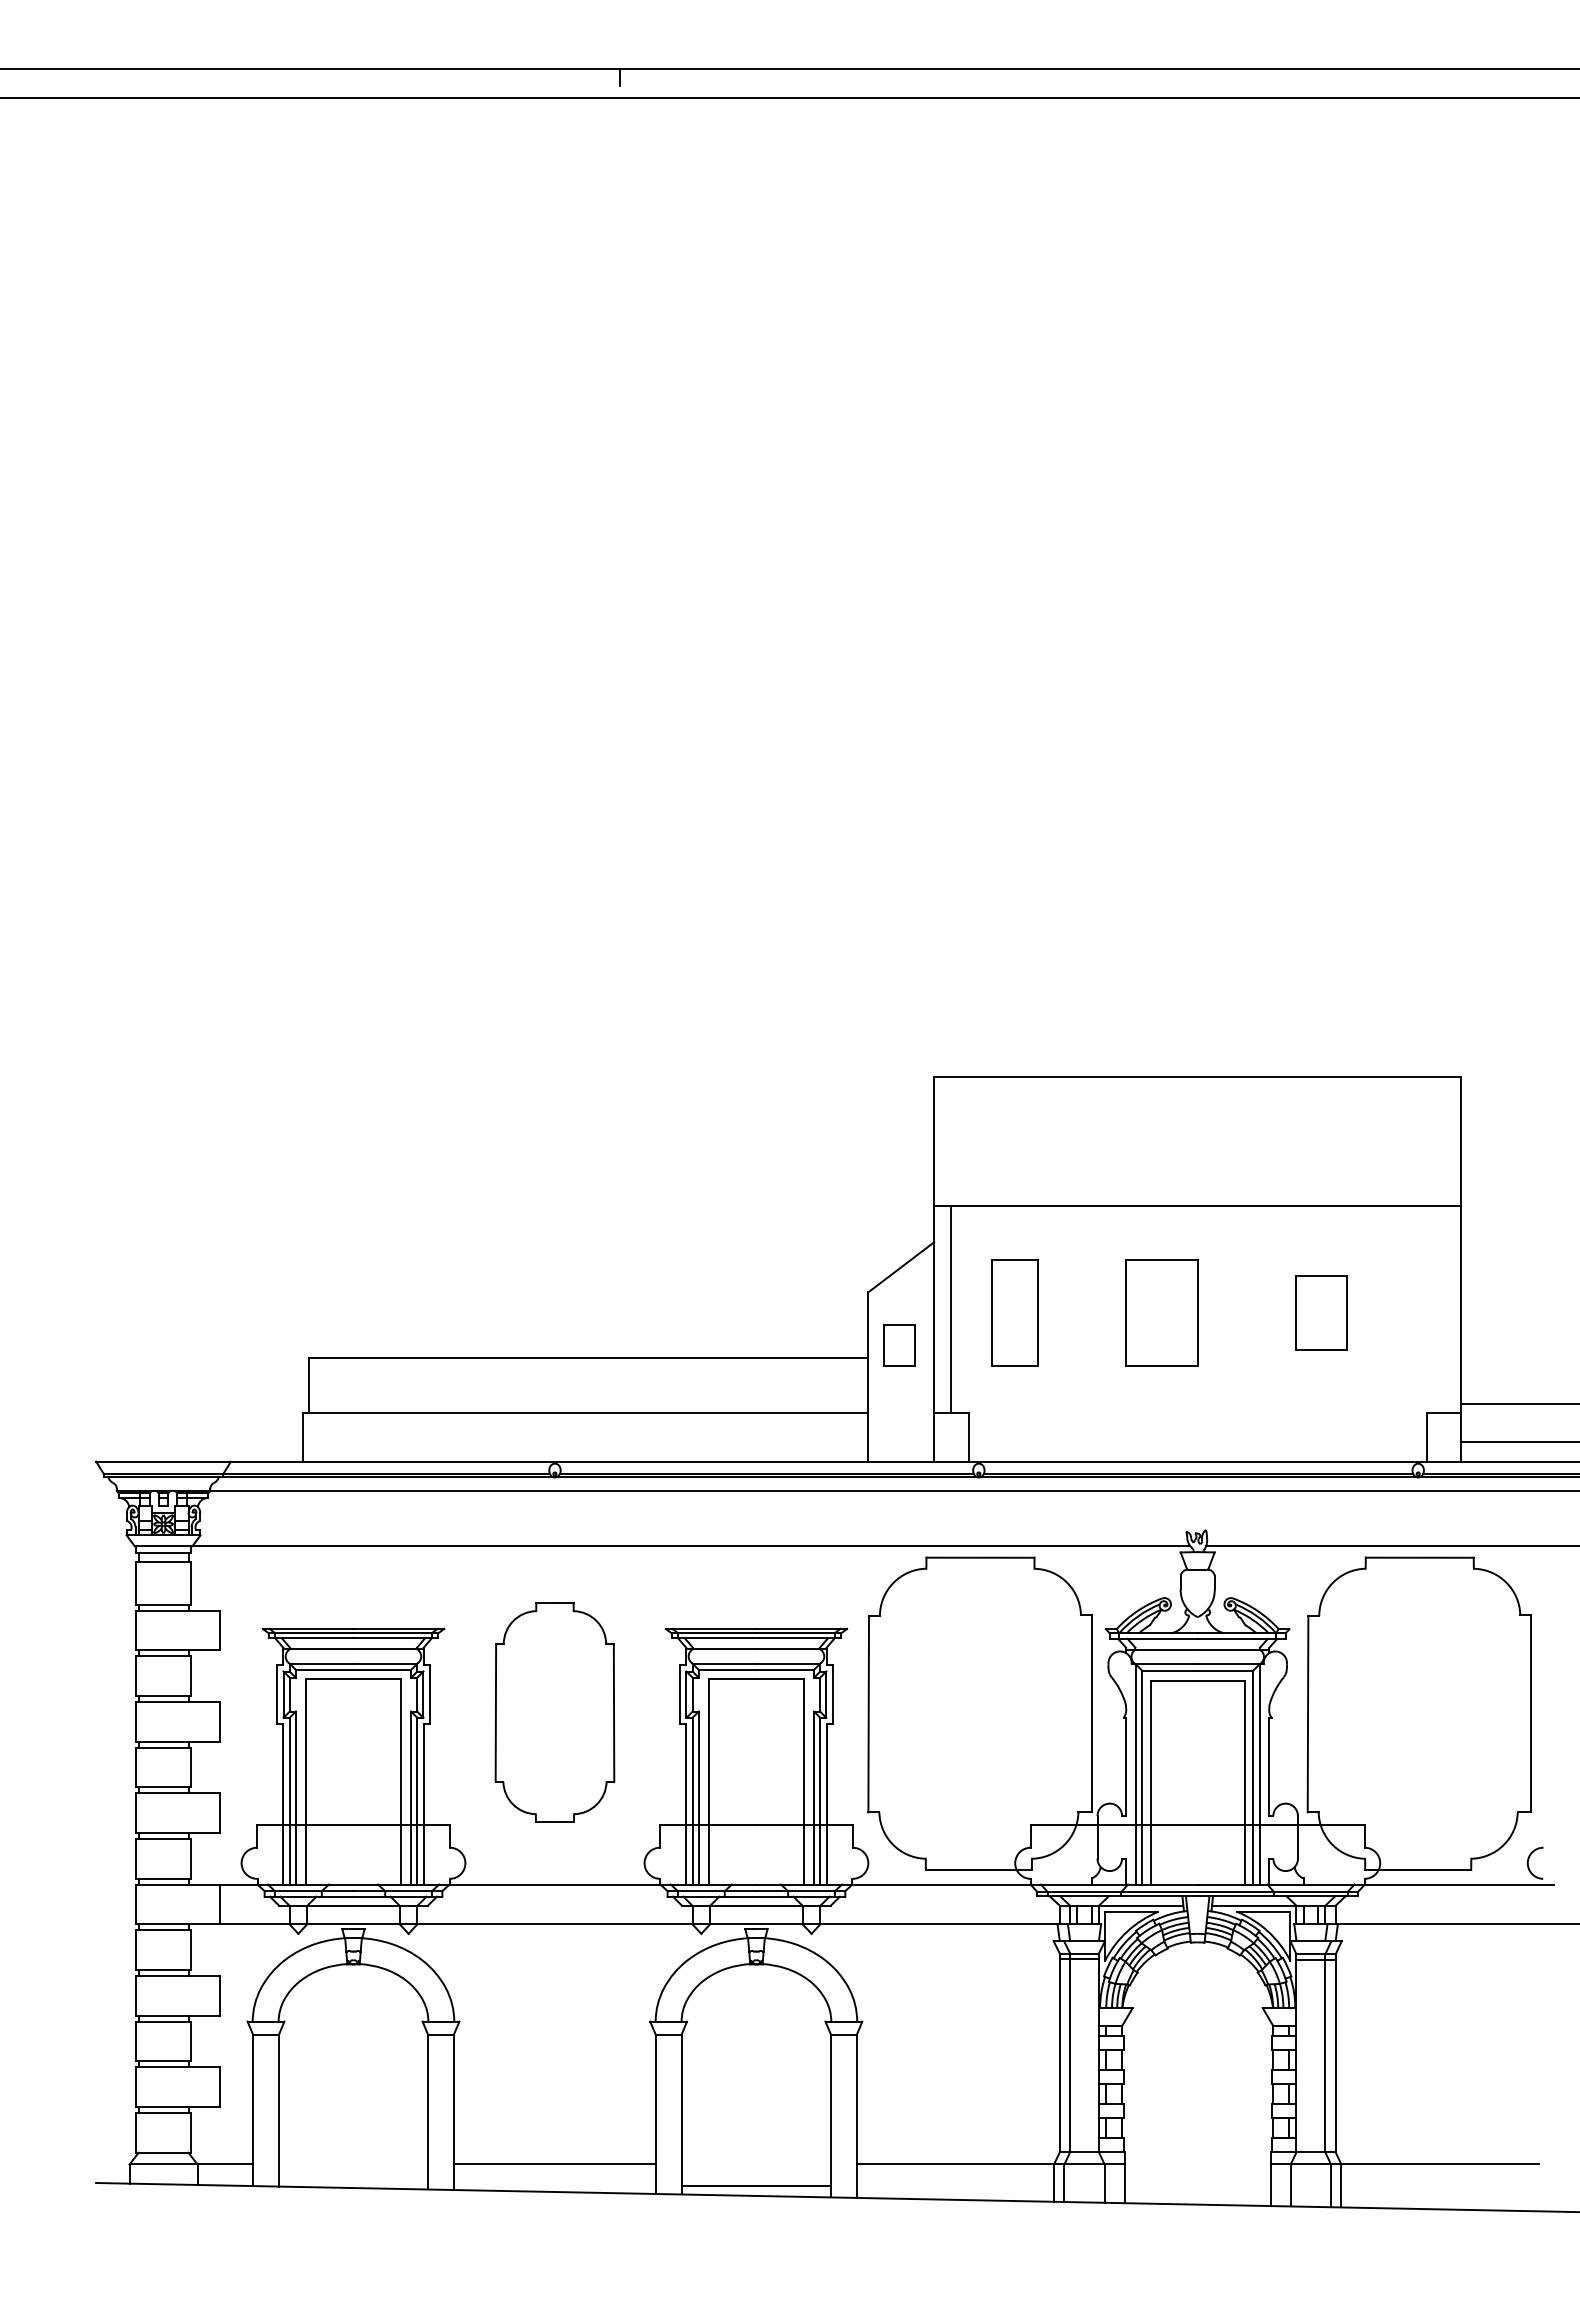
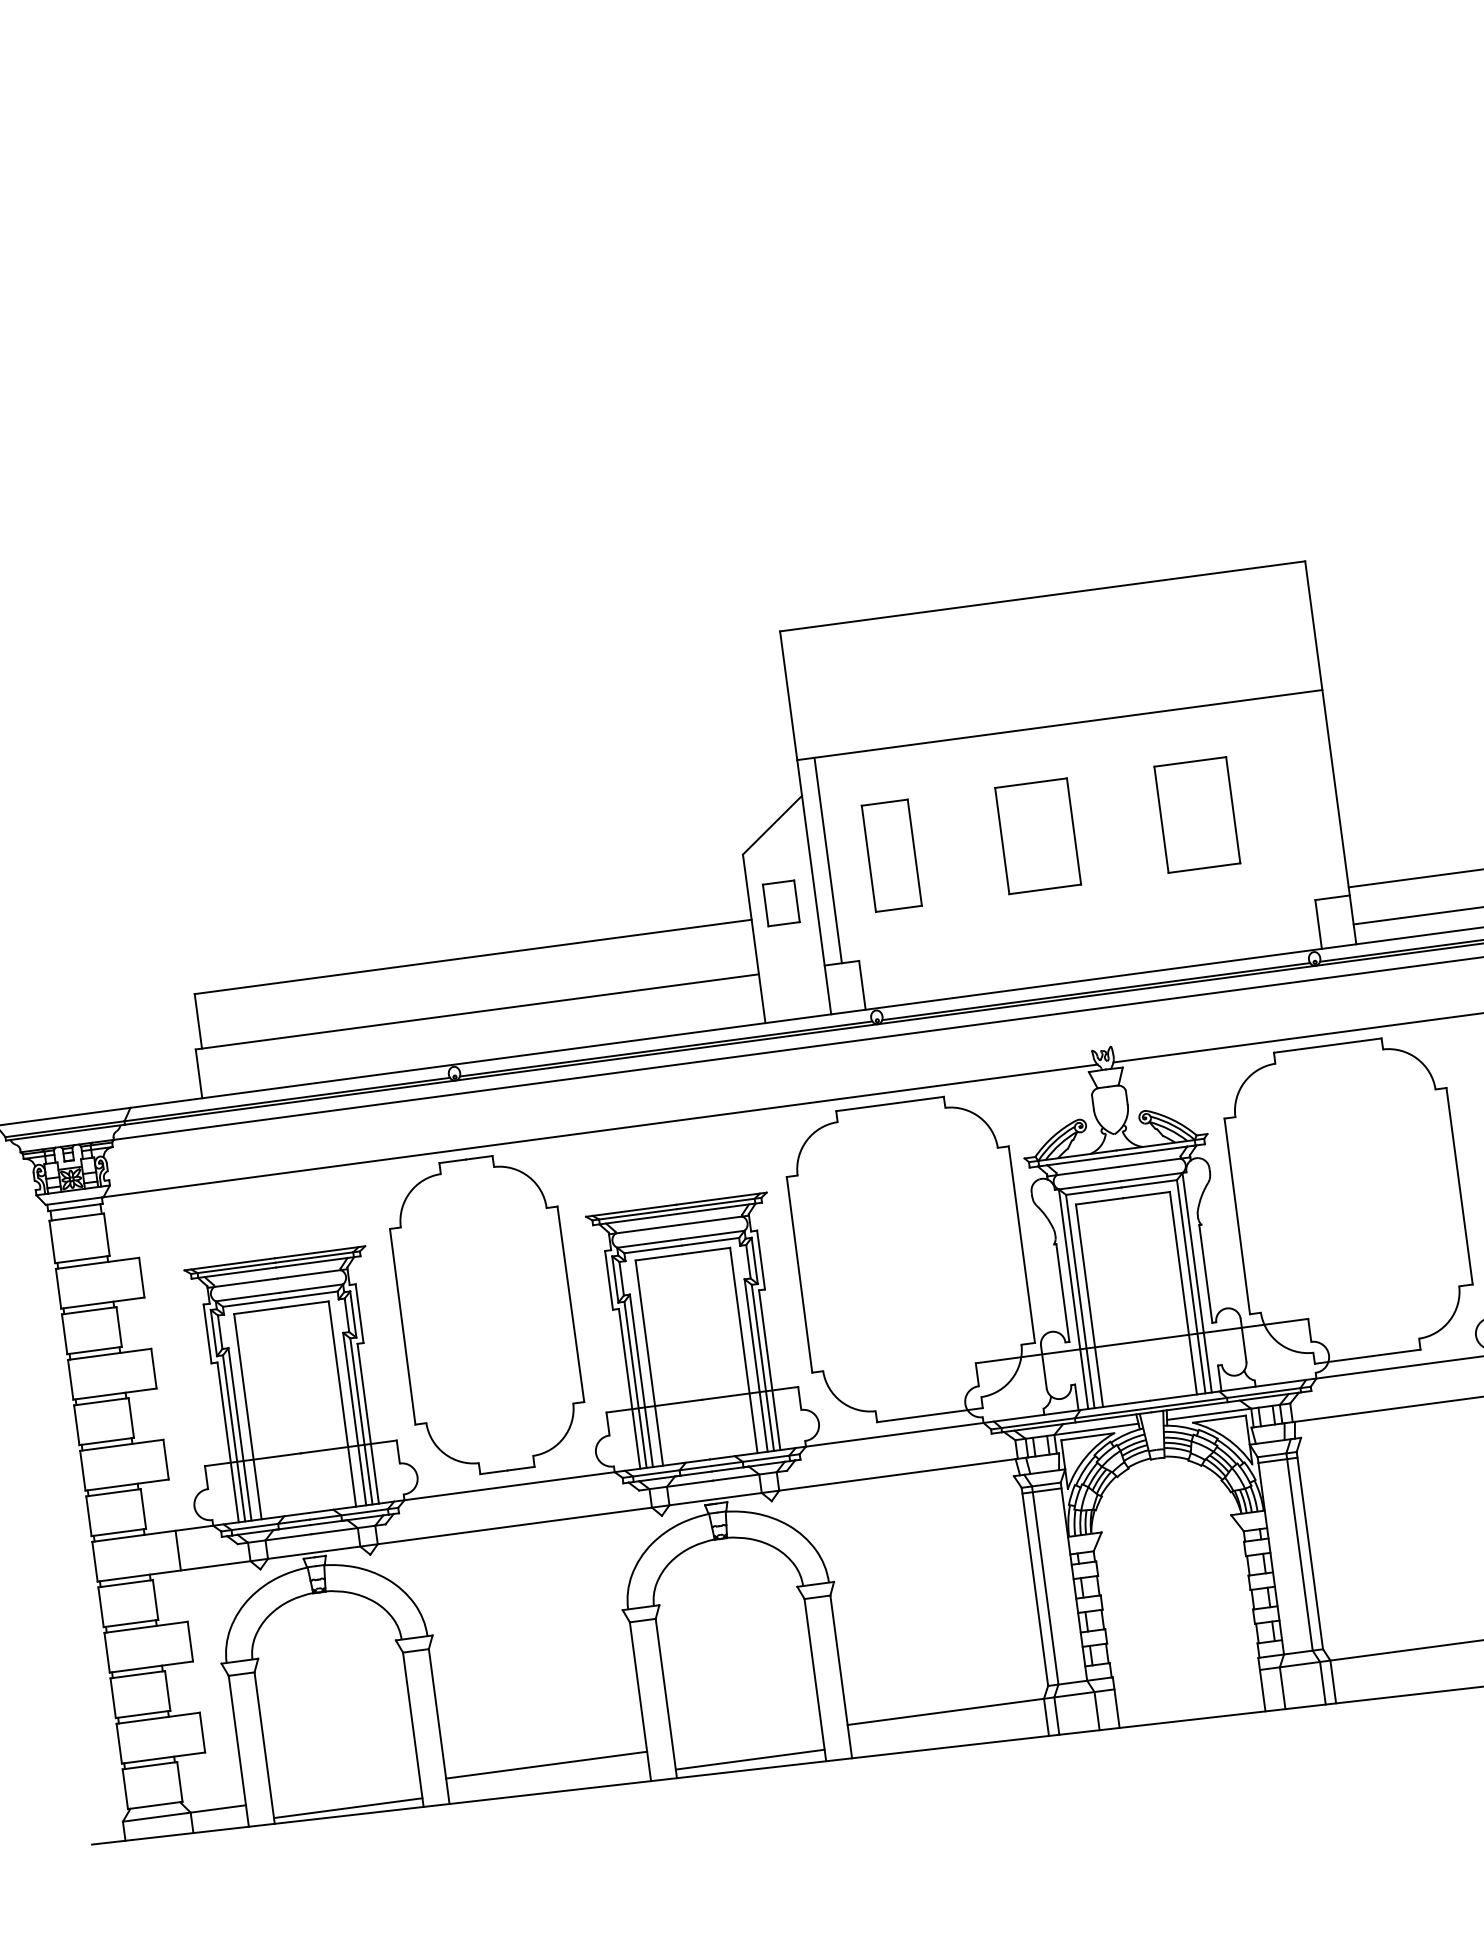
part: (1321, 1312) -> (1197, 814), size x1.43
part: (554, 1712) -> (486, 1314), size x1.43
line: (353, 2180) -> (348, 1807), added

